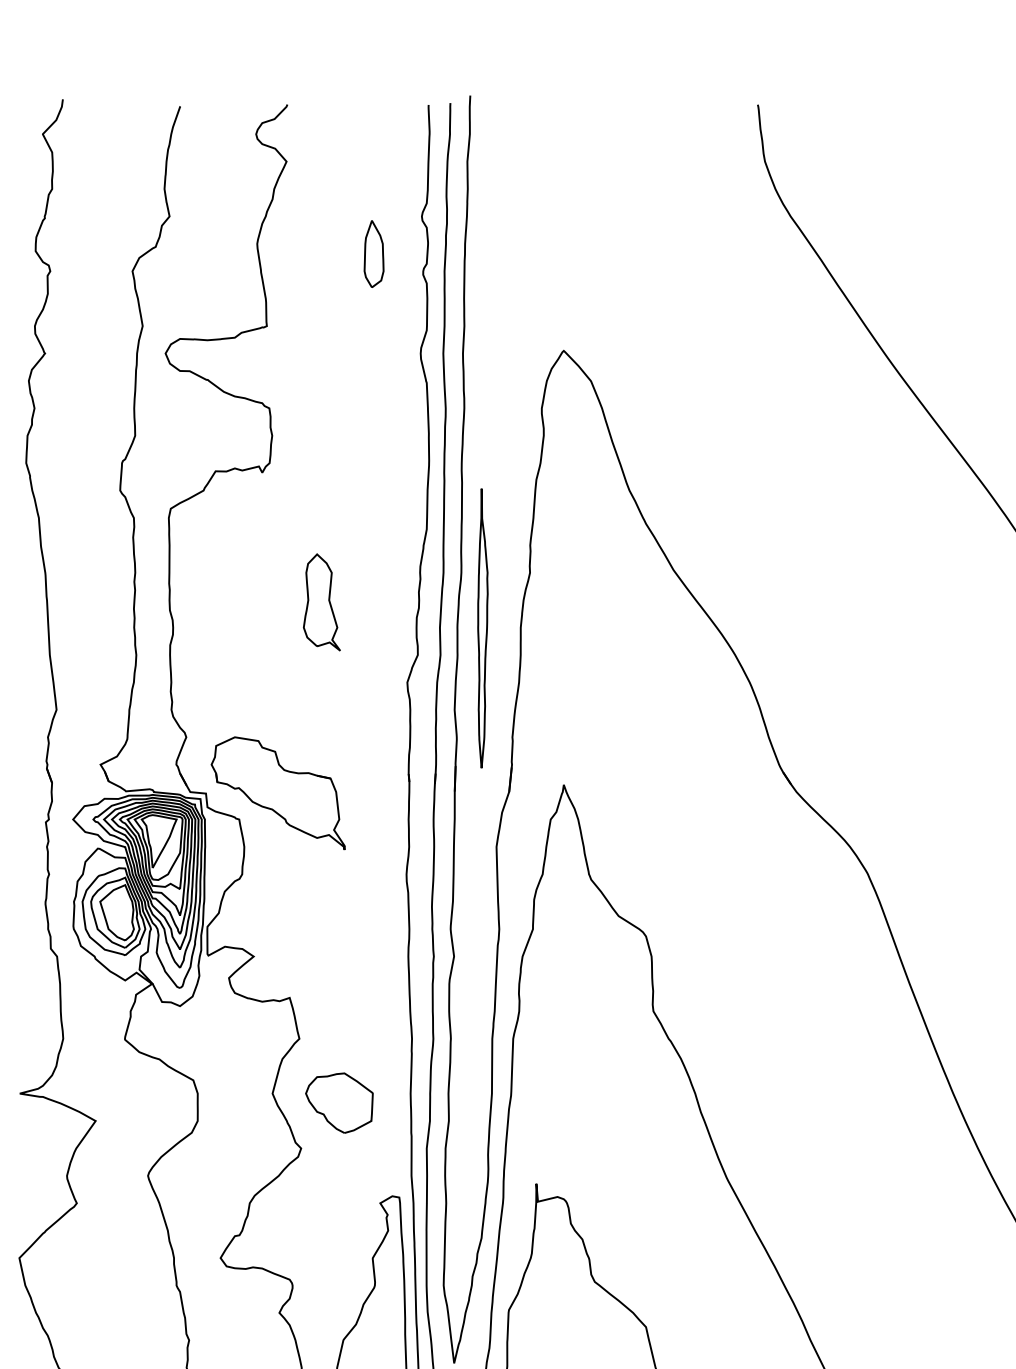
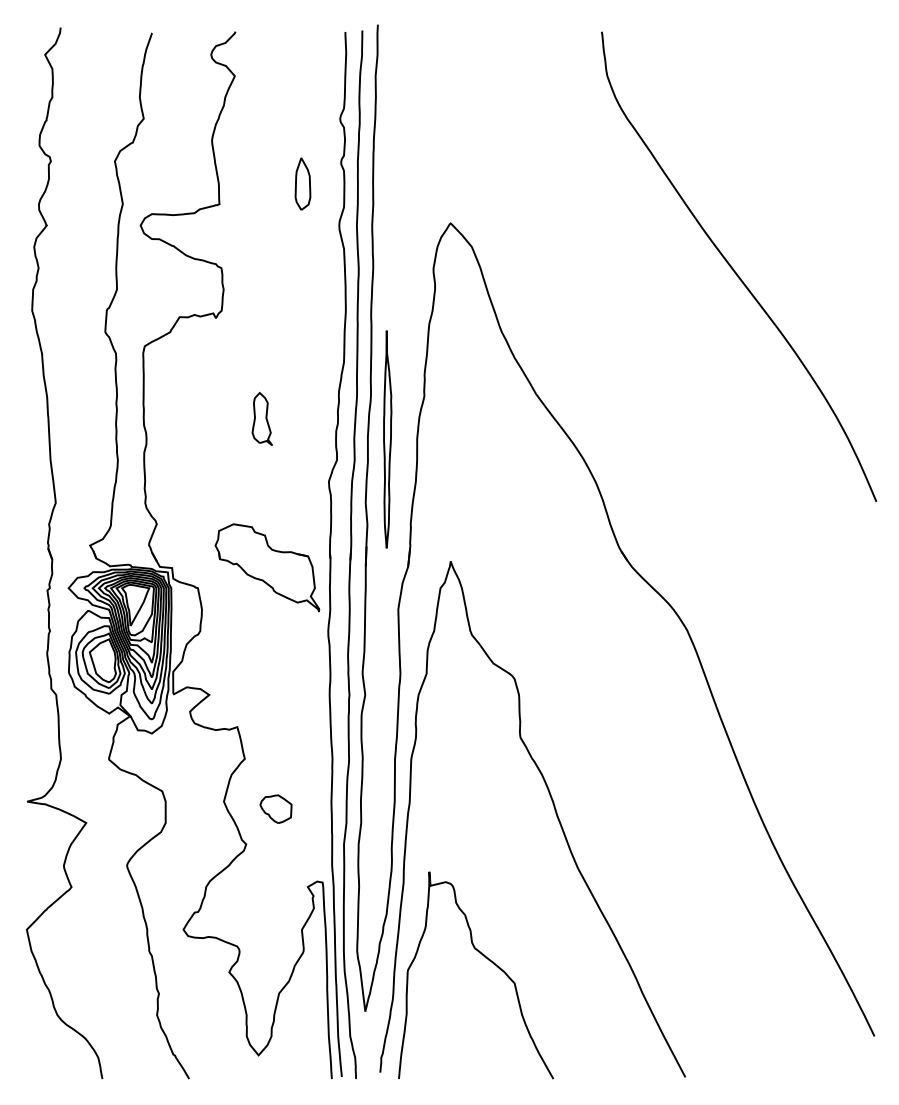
part: (373, 253) -> (302, 183), moved
part: (322, 601) -> (262, 418), size x0.7
part: (278, 792) -> (267, 567), moved
part: (338, 1103) -> (275, 809), size x0.6

